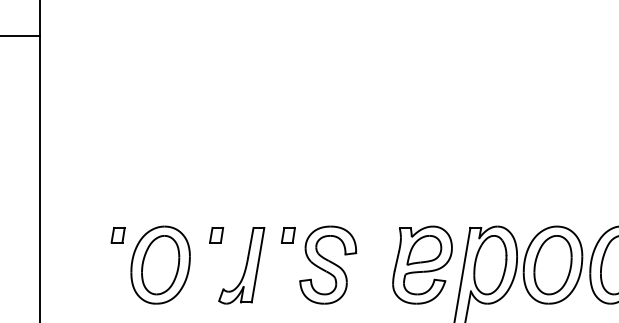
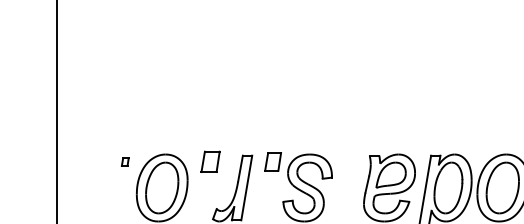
part: (117, 235) -> (124, 162), size x0.6
part: (216, 235) -> (210, 162), size x1.6
part: (288, 235) -> (273, 162), size x1.4

